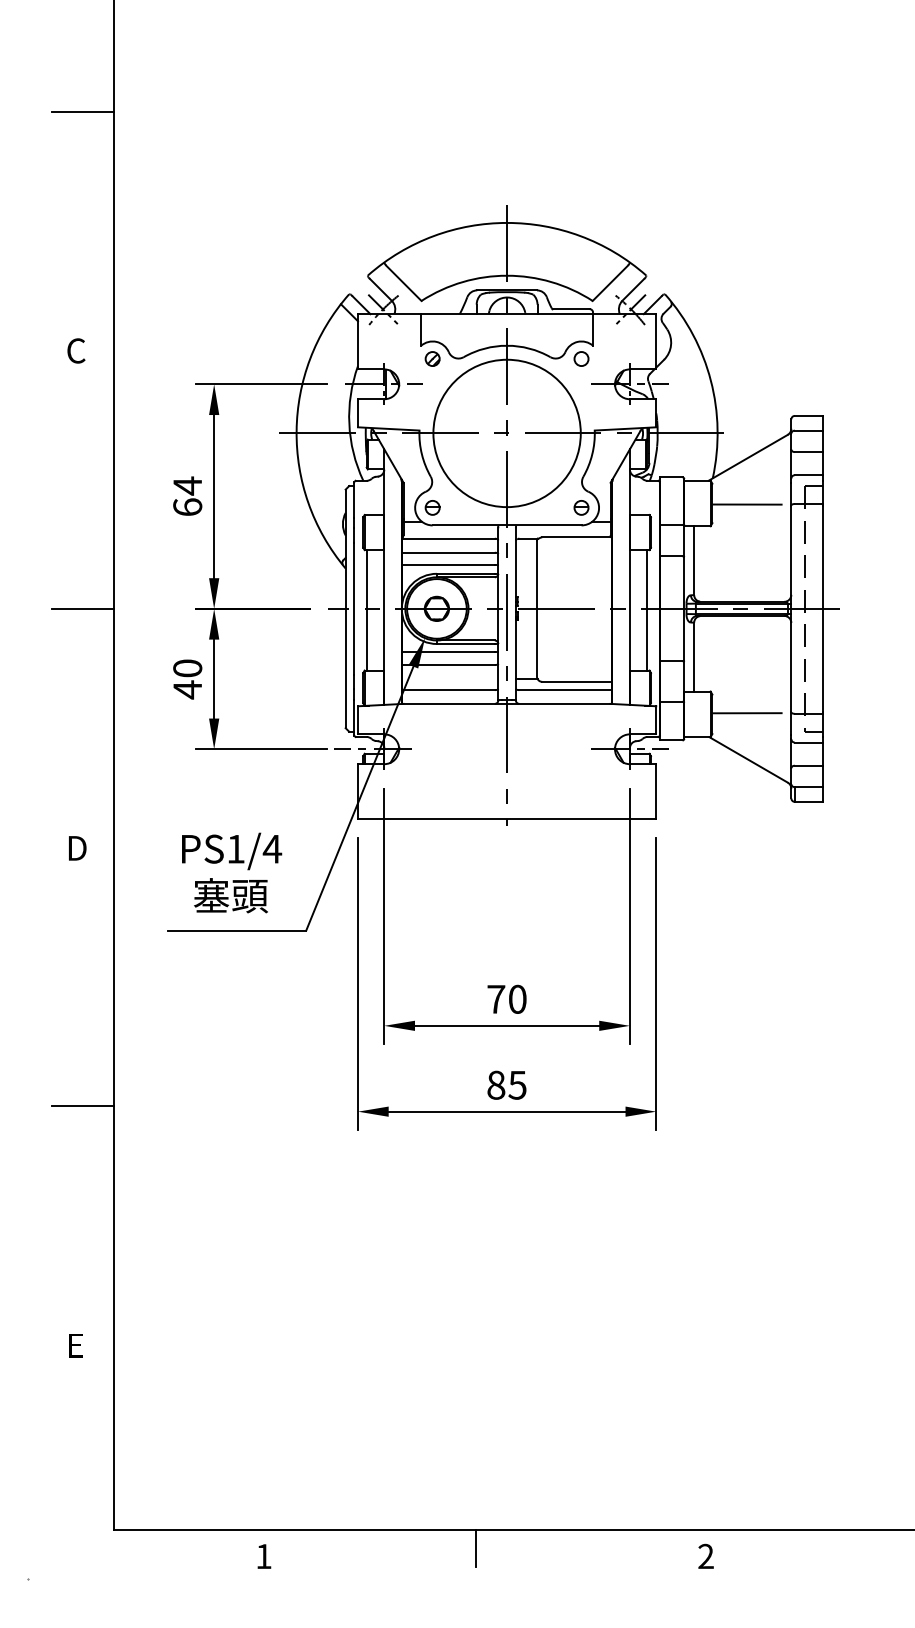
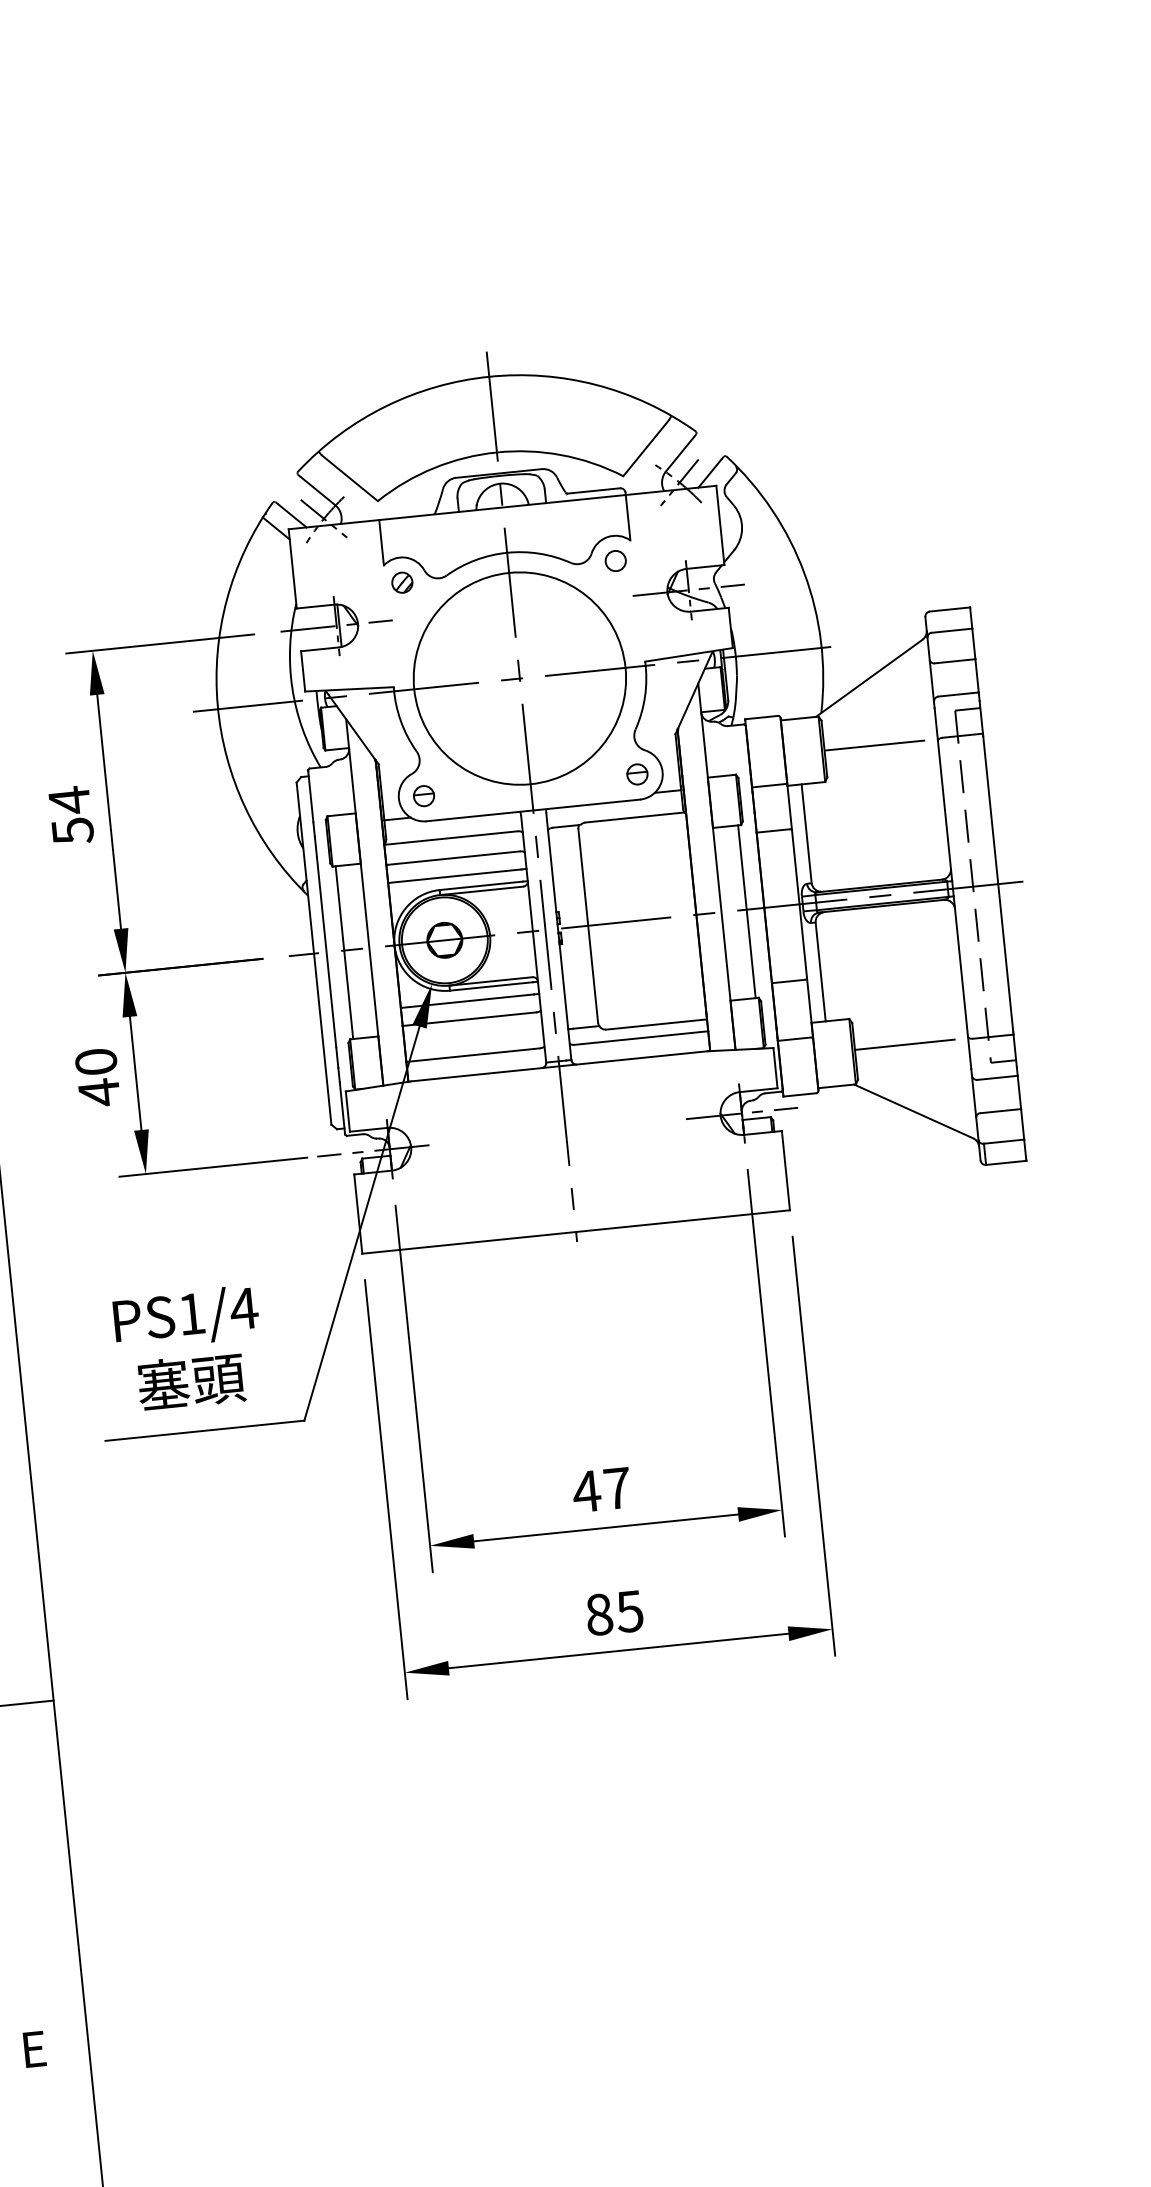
text: (187, 507) -> (72, 831), 64 -> 54
text: (506, 998) -> (601, 1488), 70 -> 47

